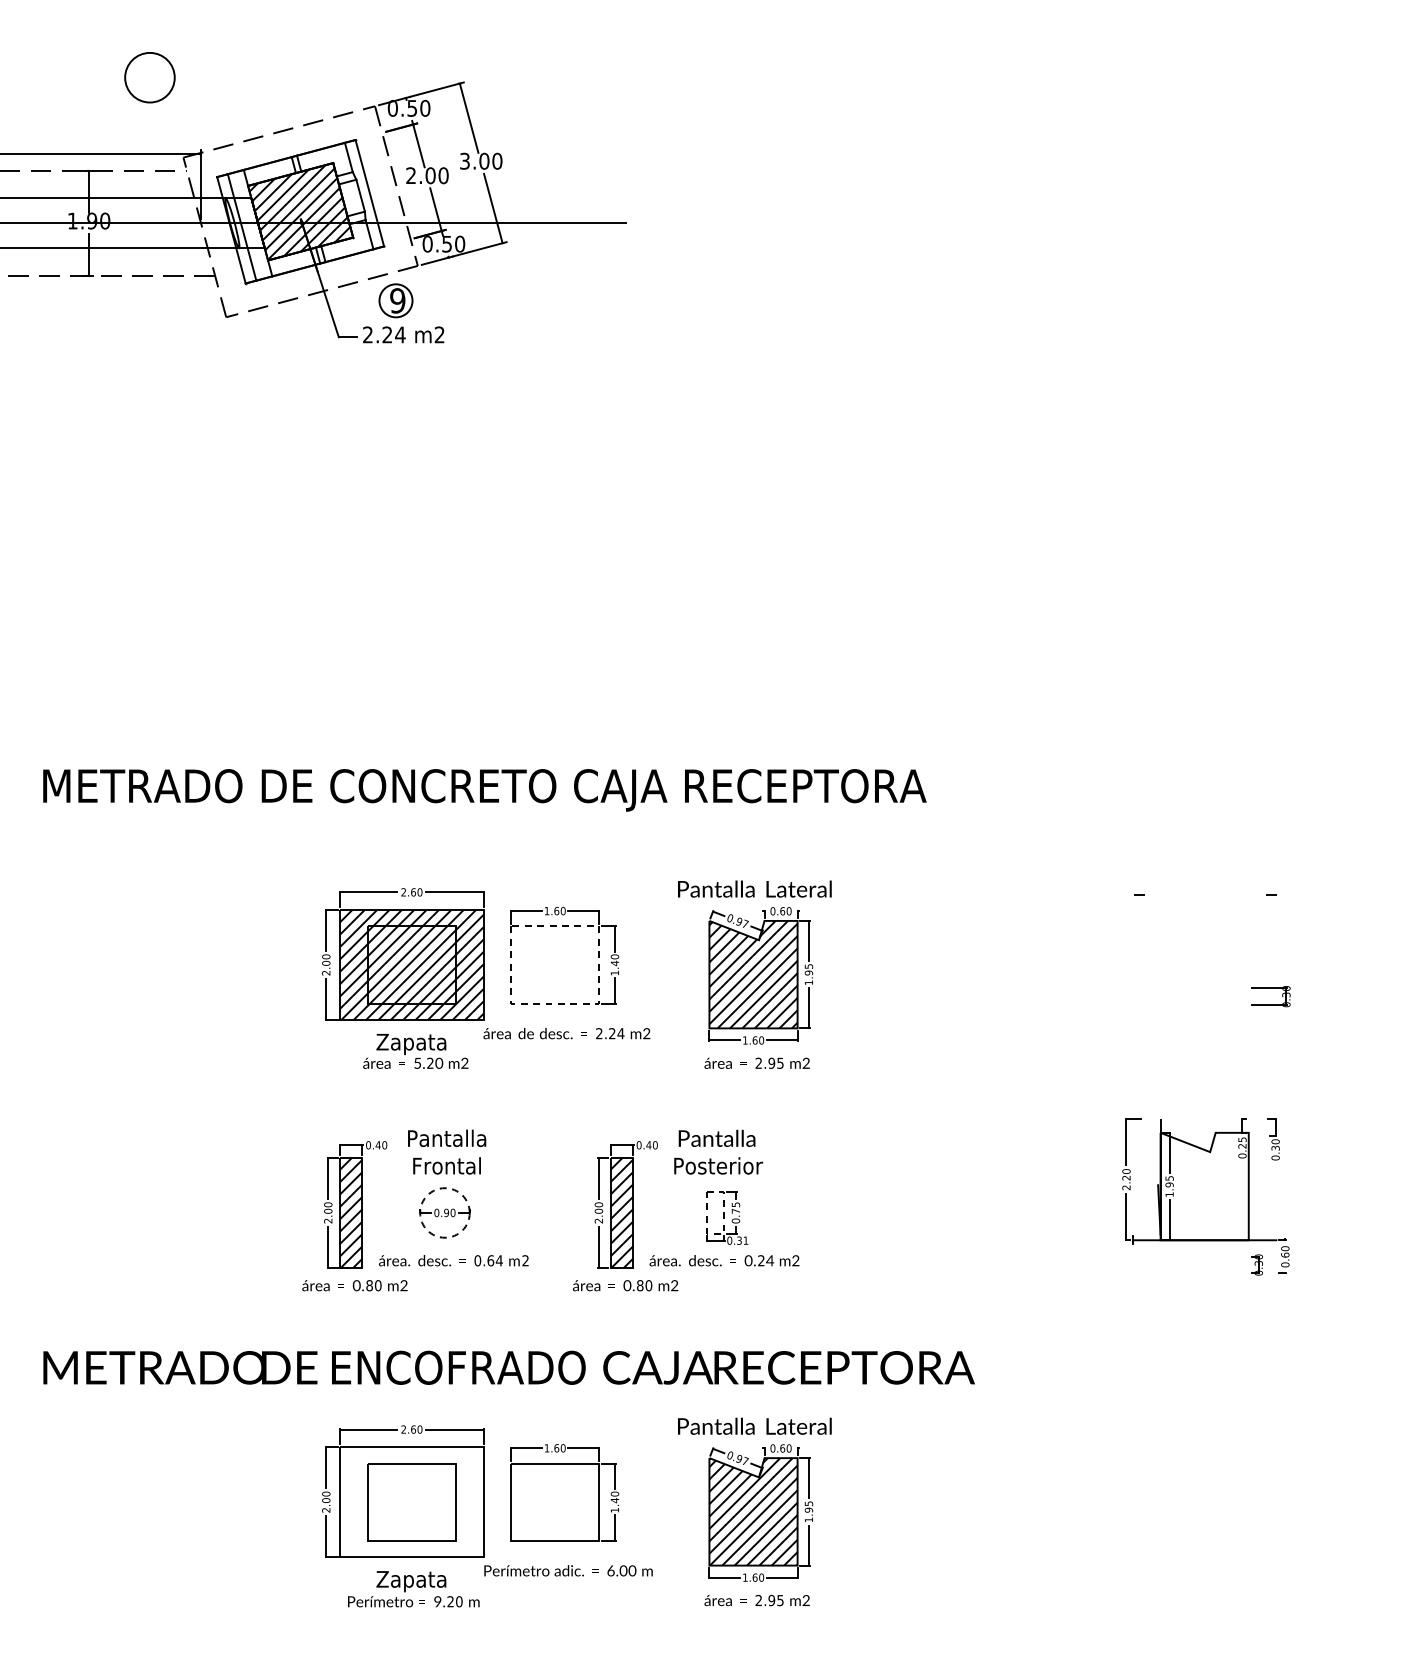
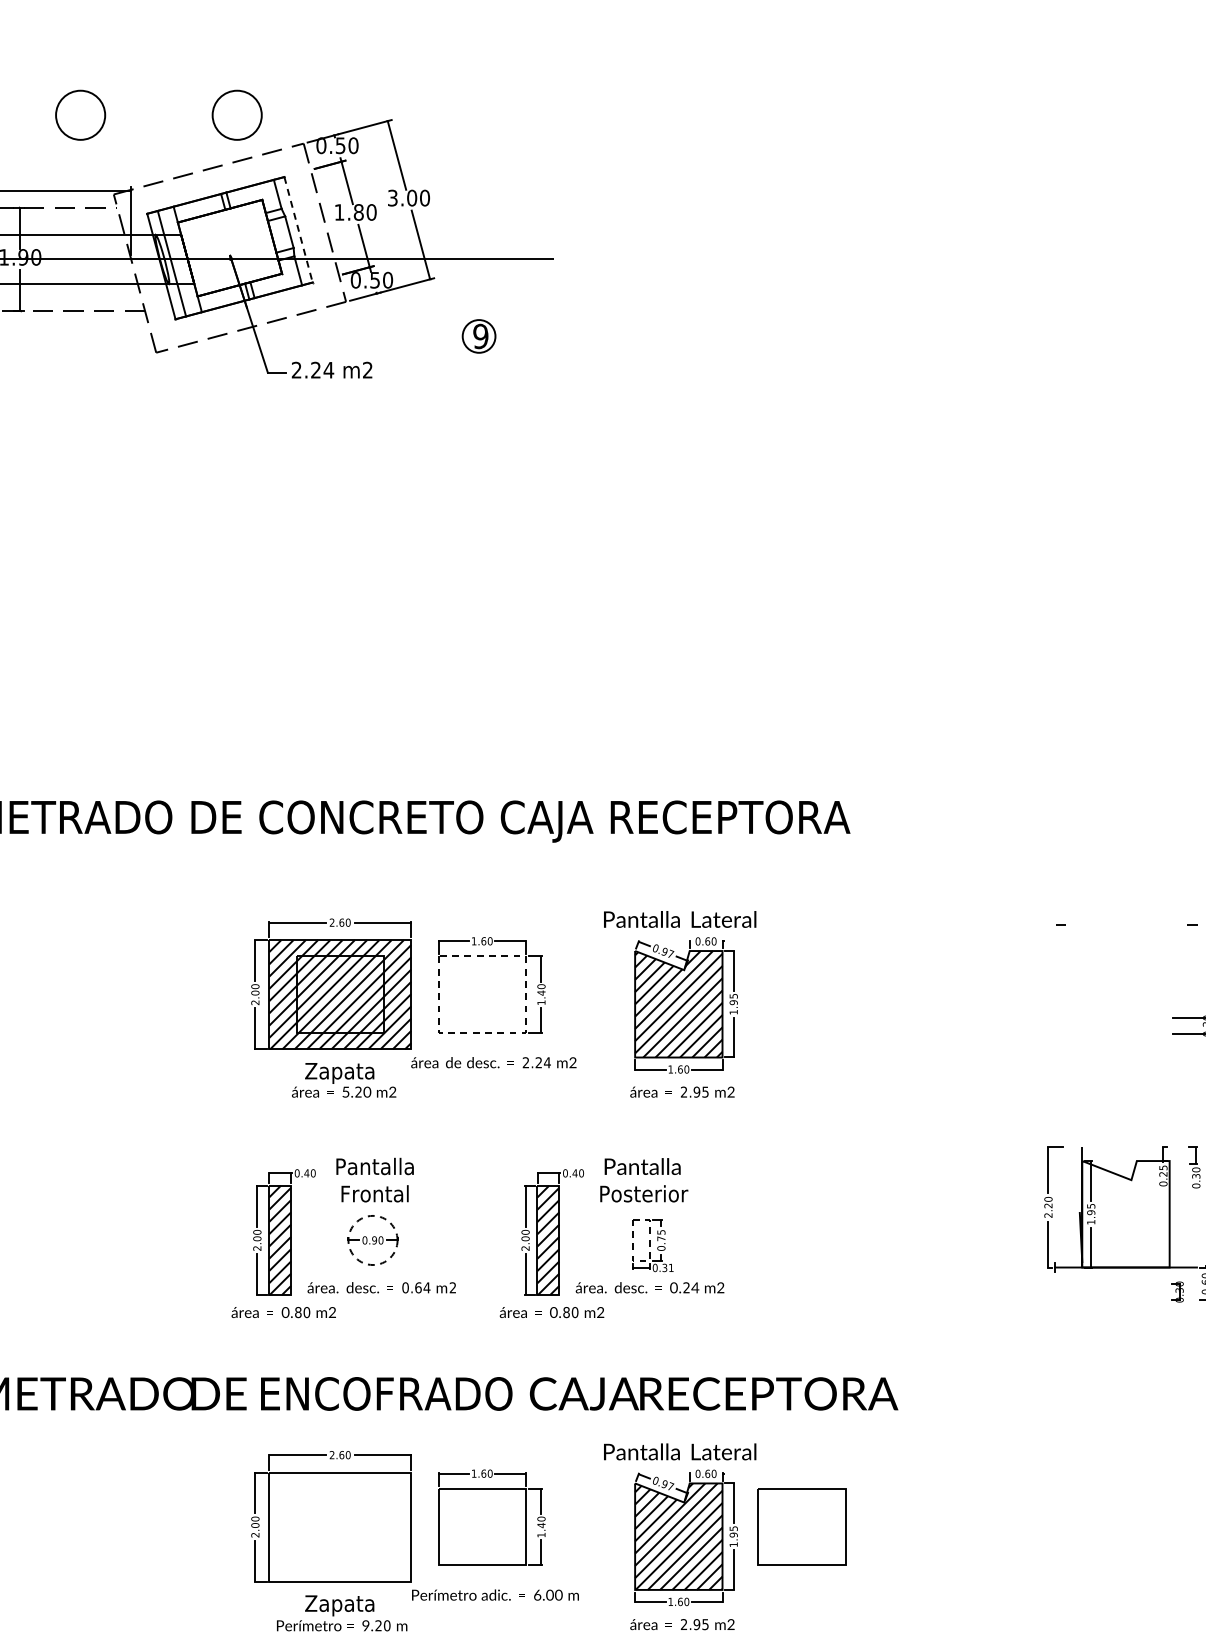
circle: (307, 77) -> (236, 115), added
text: (420, 175) -> (348, 212), 2.00 -> 1.80
line: (369, 193) -> (298, 230), solid -> dashed
hatch: (300, 212) -> (229, 248), removed
part: (395, 300) -> (478, 336), moved
part: (411, 1502) -> (801, 1527), moved

